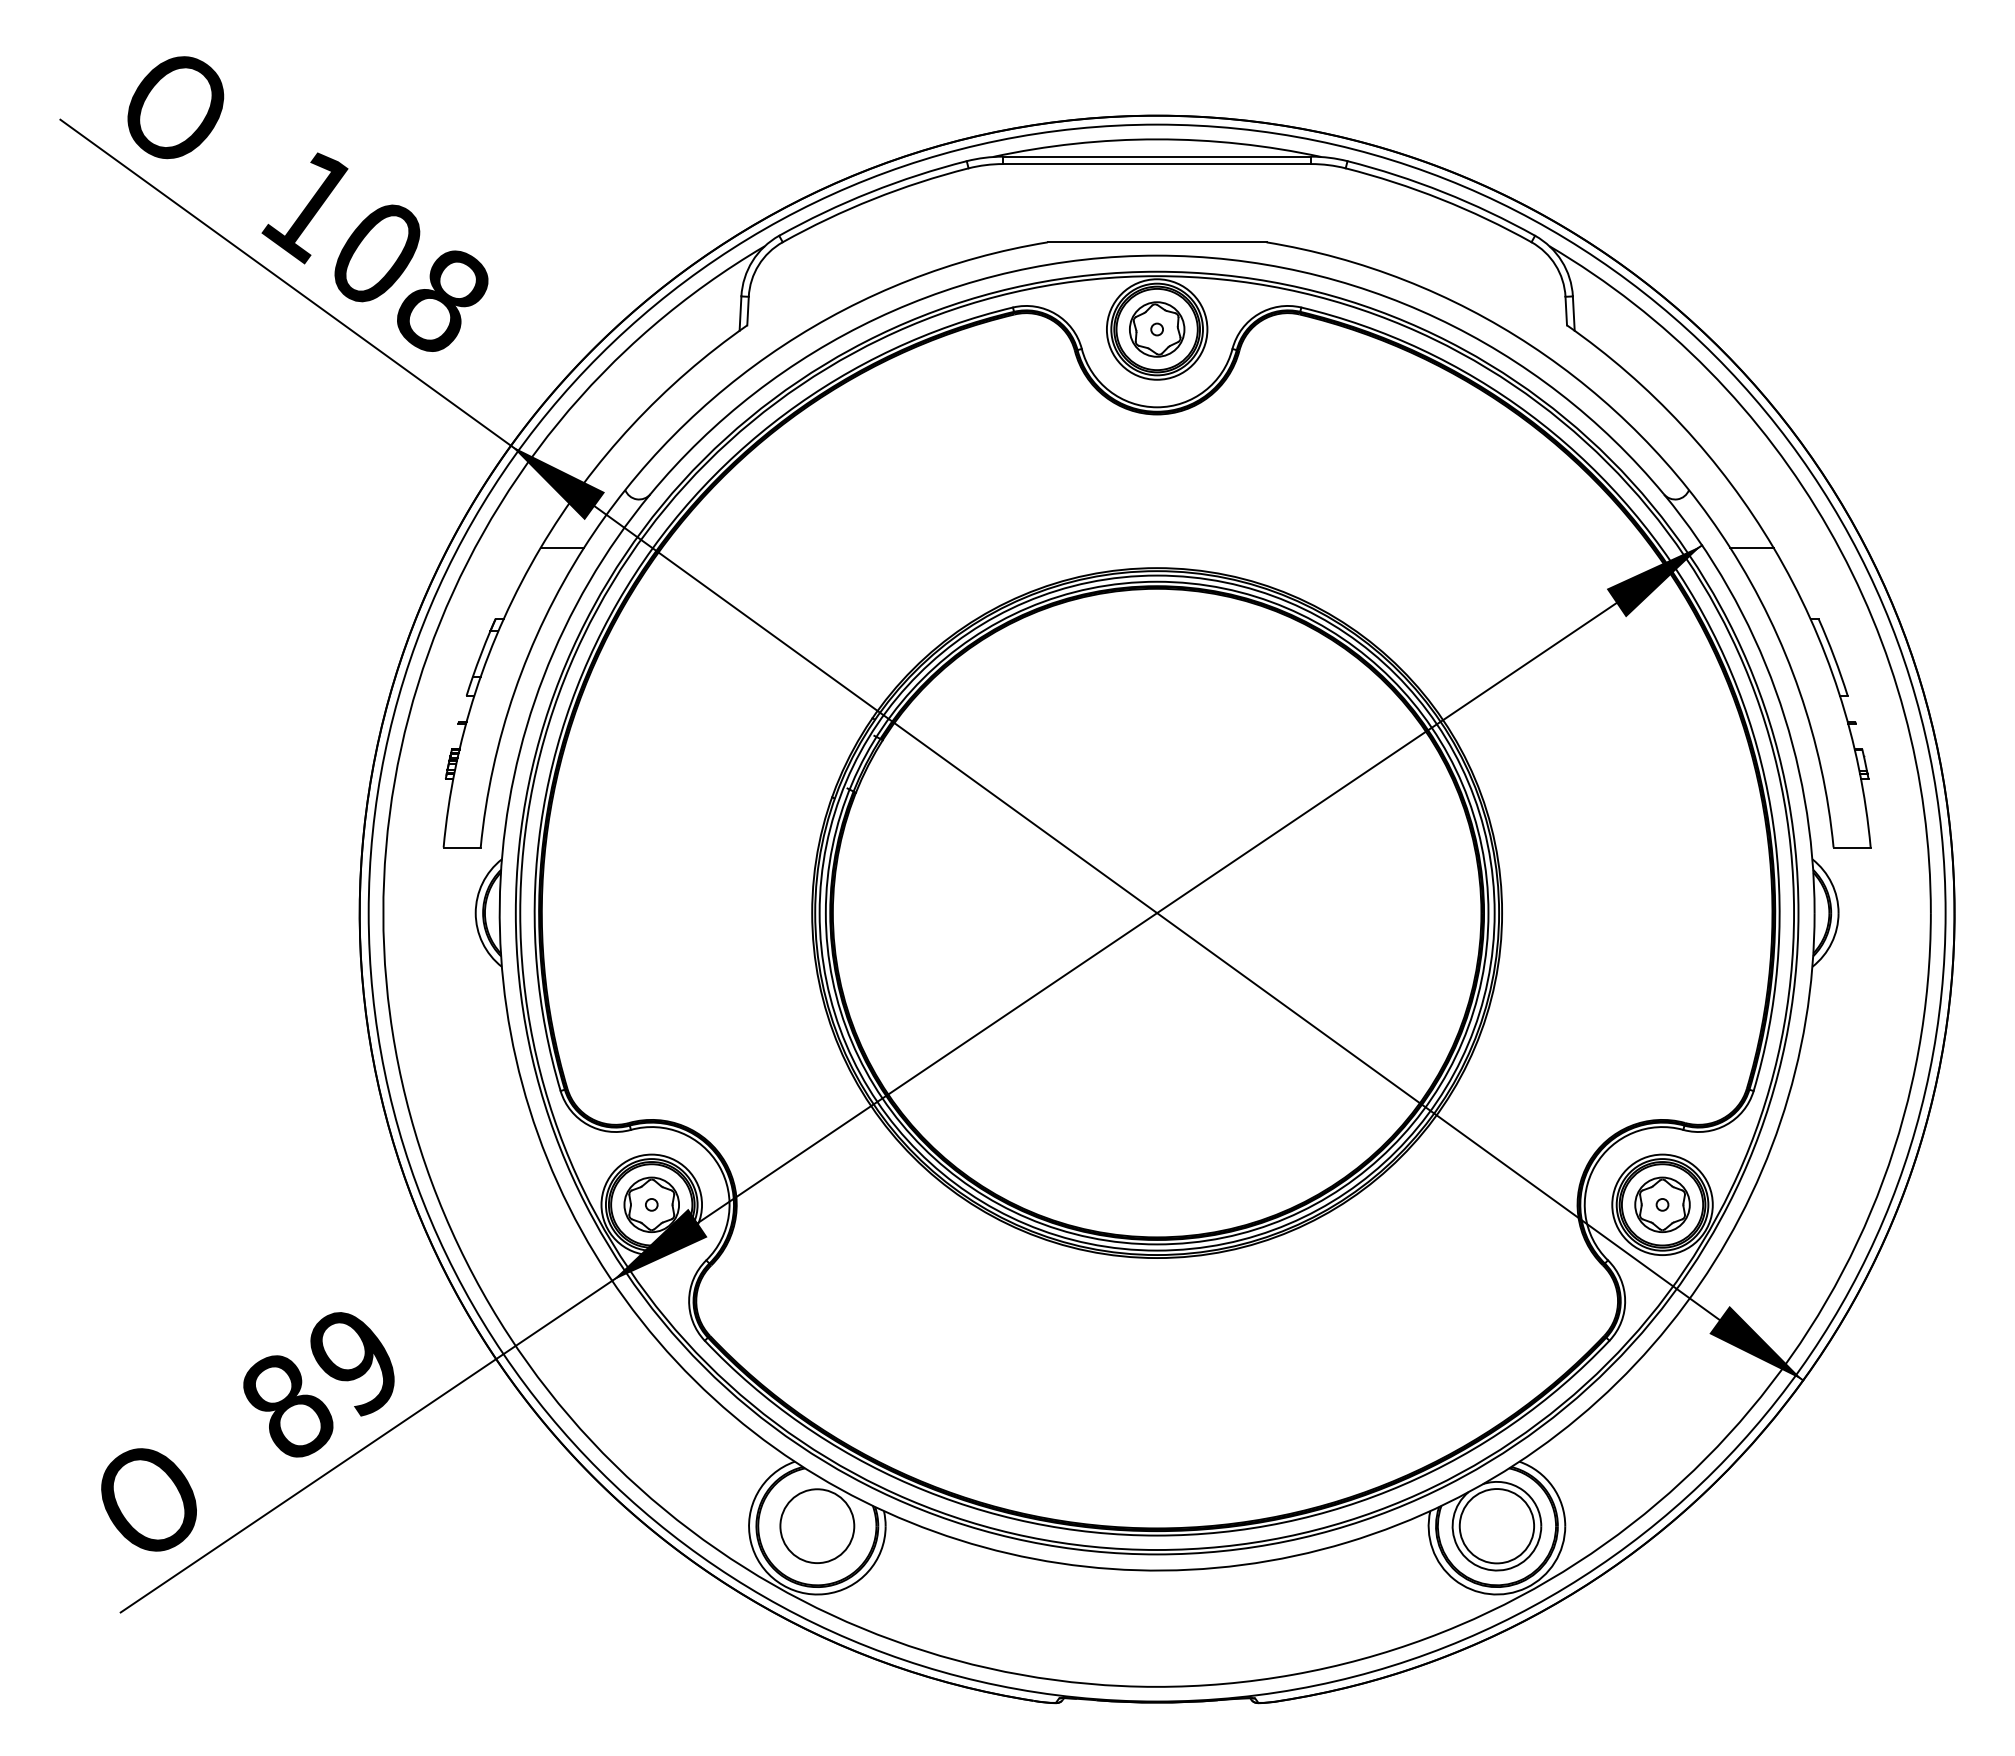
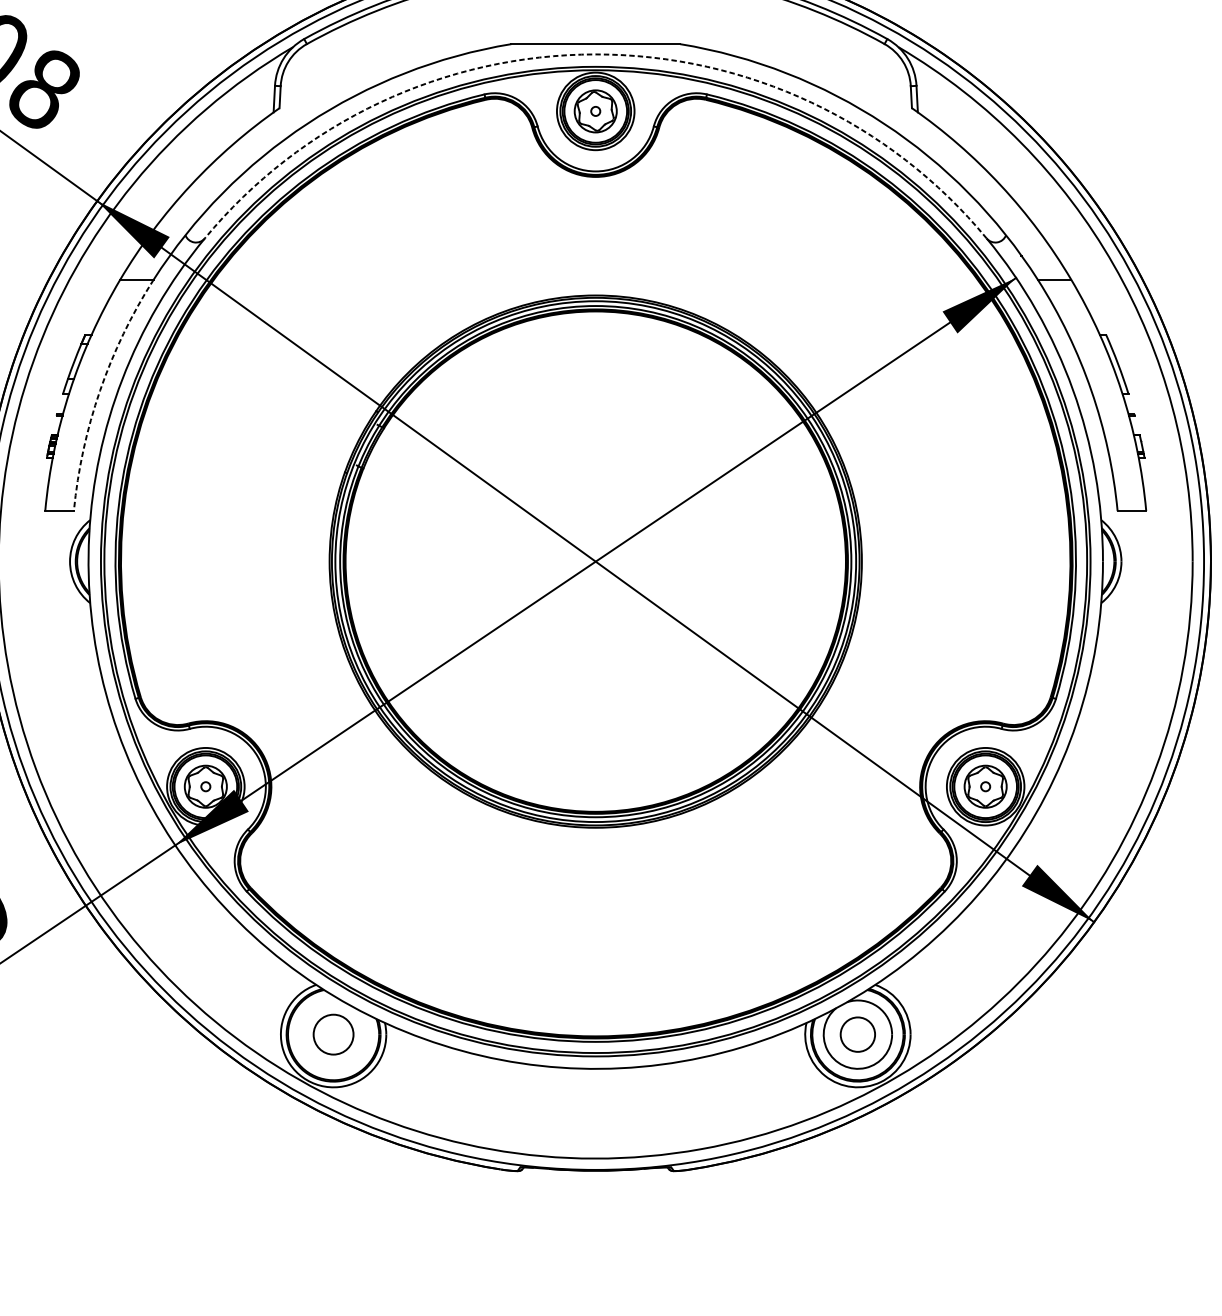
arc: (1157, 255) -> (596, 54), solid -> dashed
arc: (514, 691) -> (99, 390), solid -> dashed
circle: (817, 1526) -> (333, 1034), size x0.7
circle: (1496, 1526) -> (857, 1034), size x0.6

